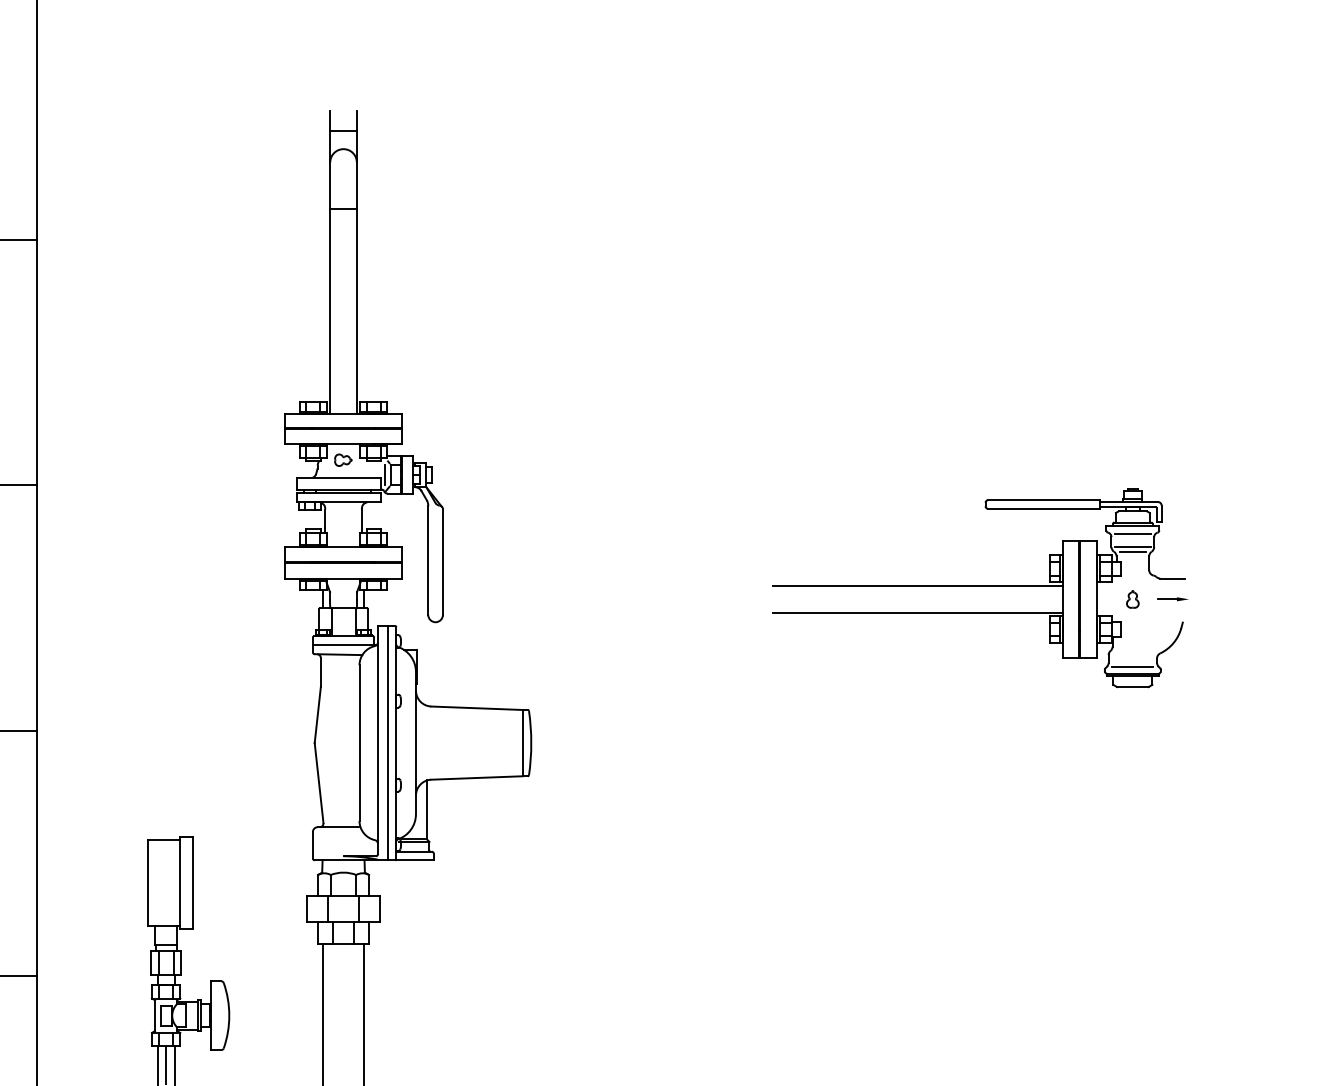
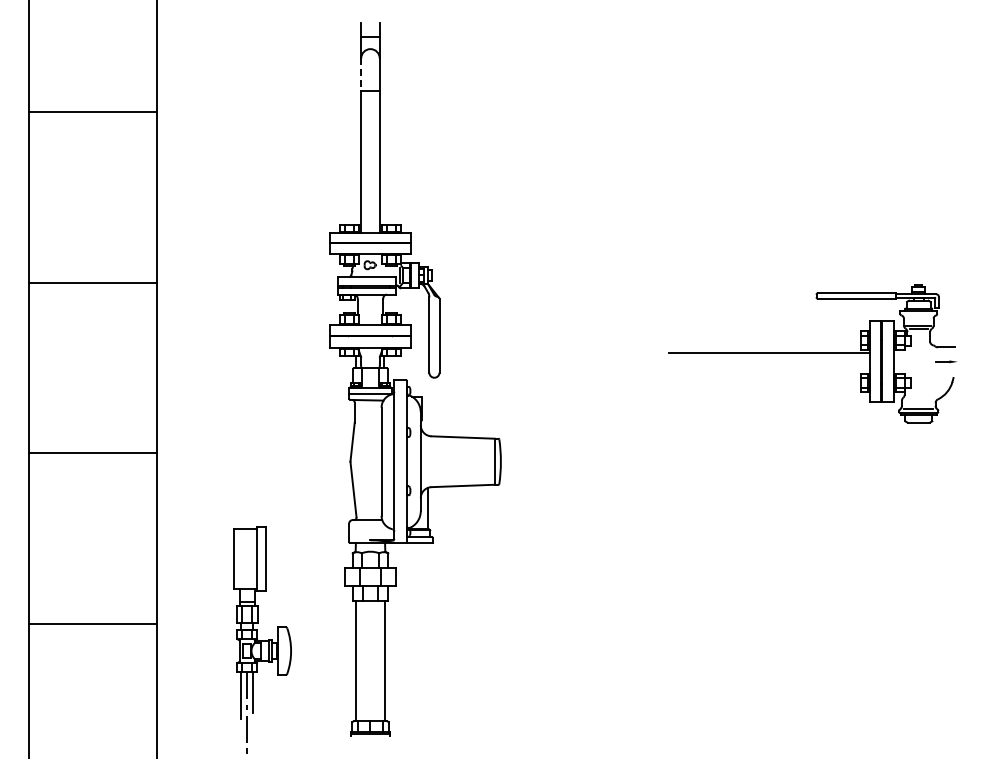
line: (330, 187) -> (361, 75), solid -> dashed
line: (1132, 534) -> (918, 316), removed
part: (1132, 598) -> (918, 361), removed
line: (917, 613) -> (769, 371), removed
line: (388, 742) -> (401, 461), removed

